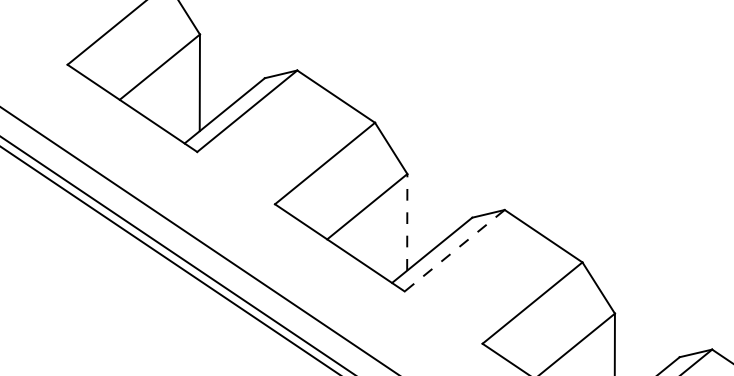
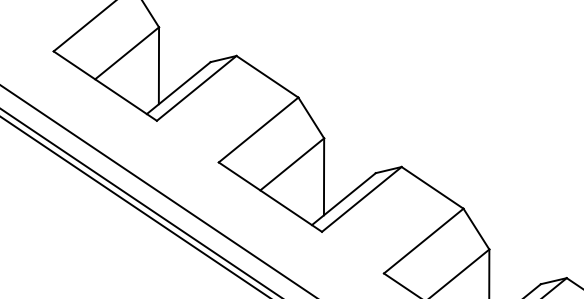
line: (407, 221) -> (324, 176), dashed -> solid
line: (454, 250) -> (361, 199), dashed -> solid

